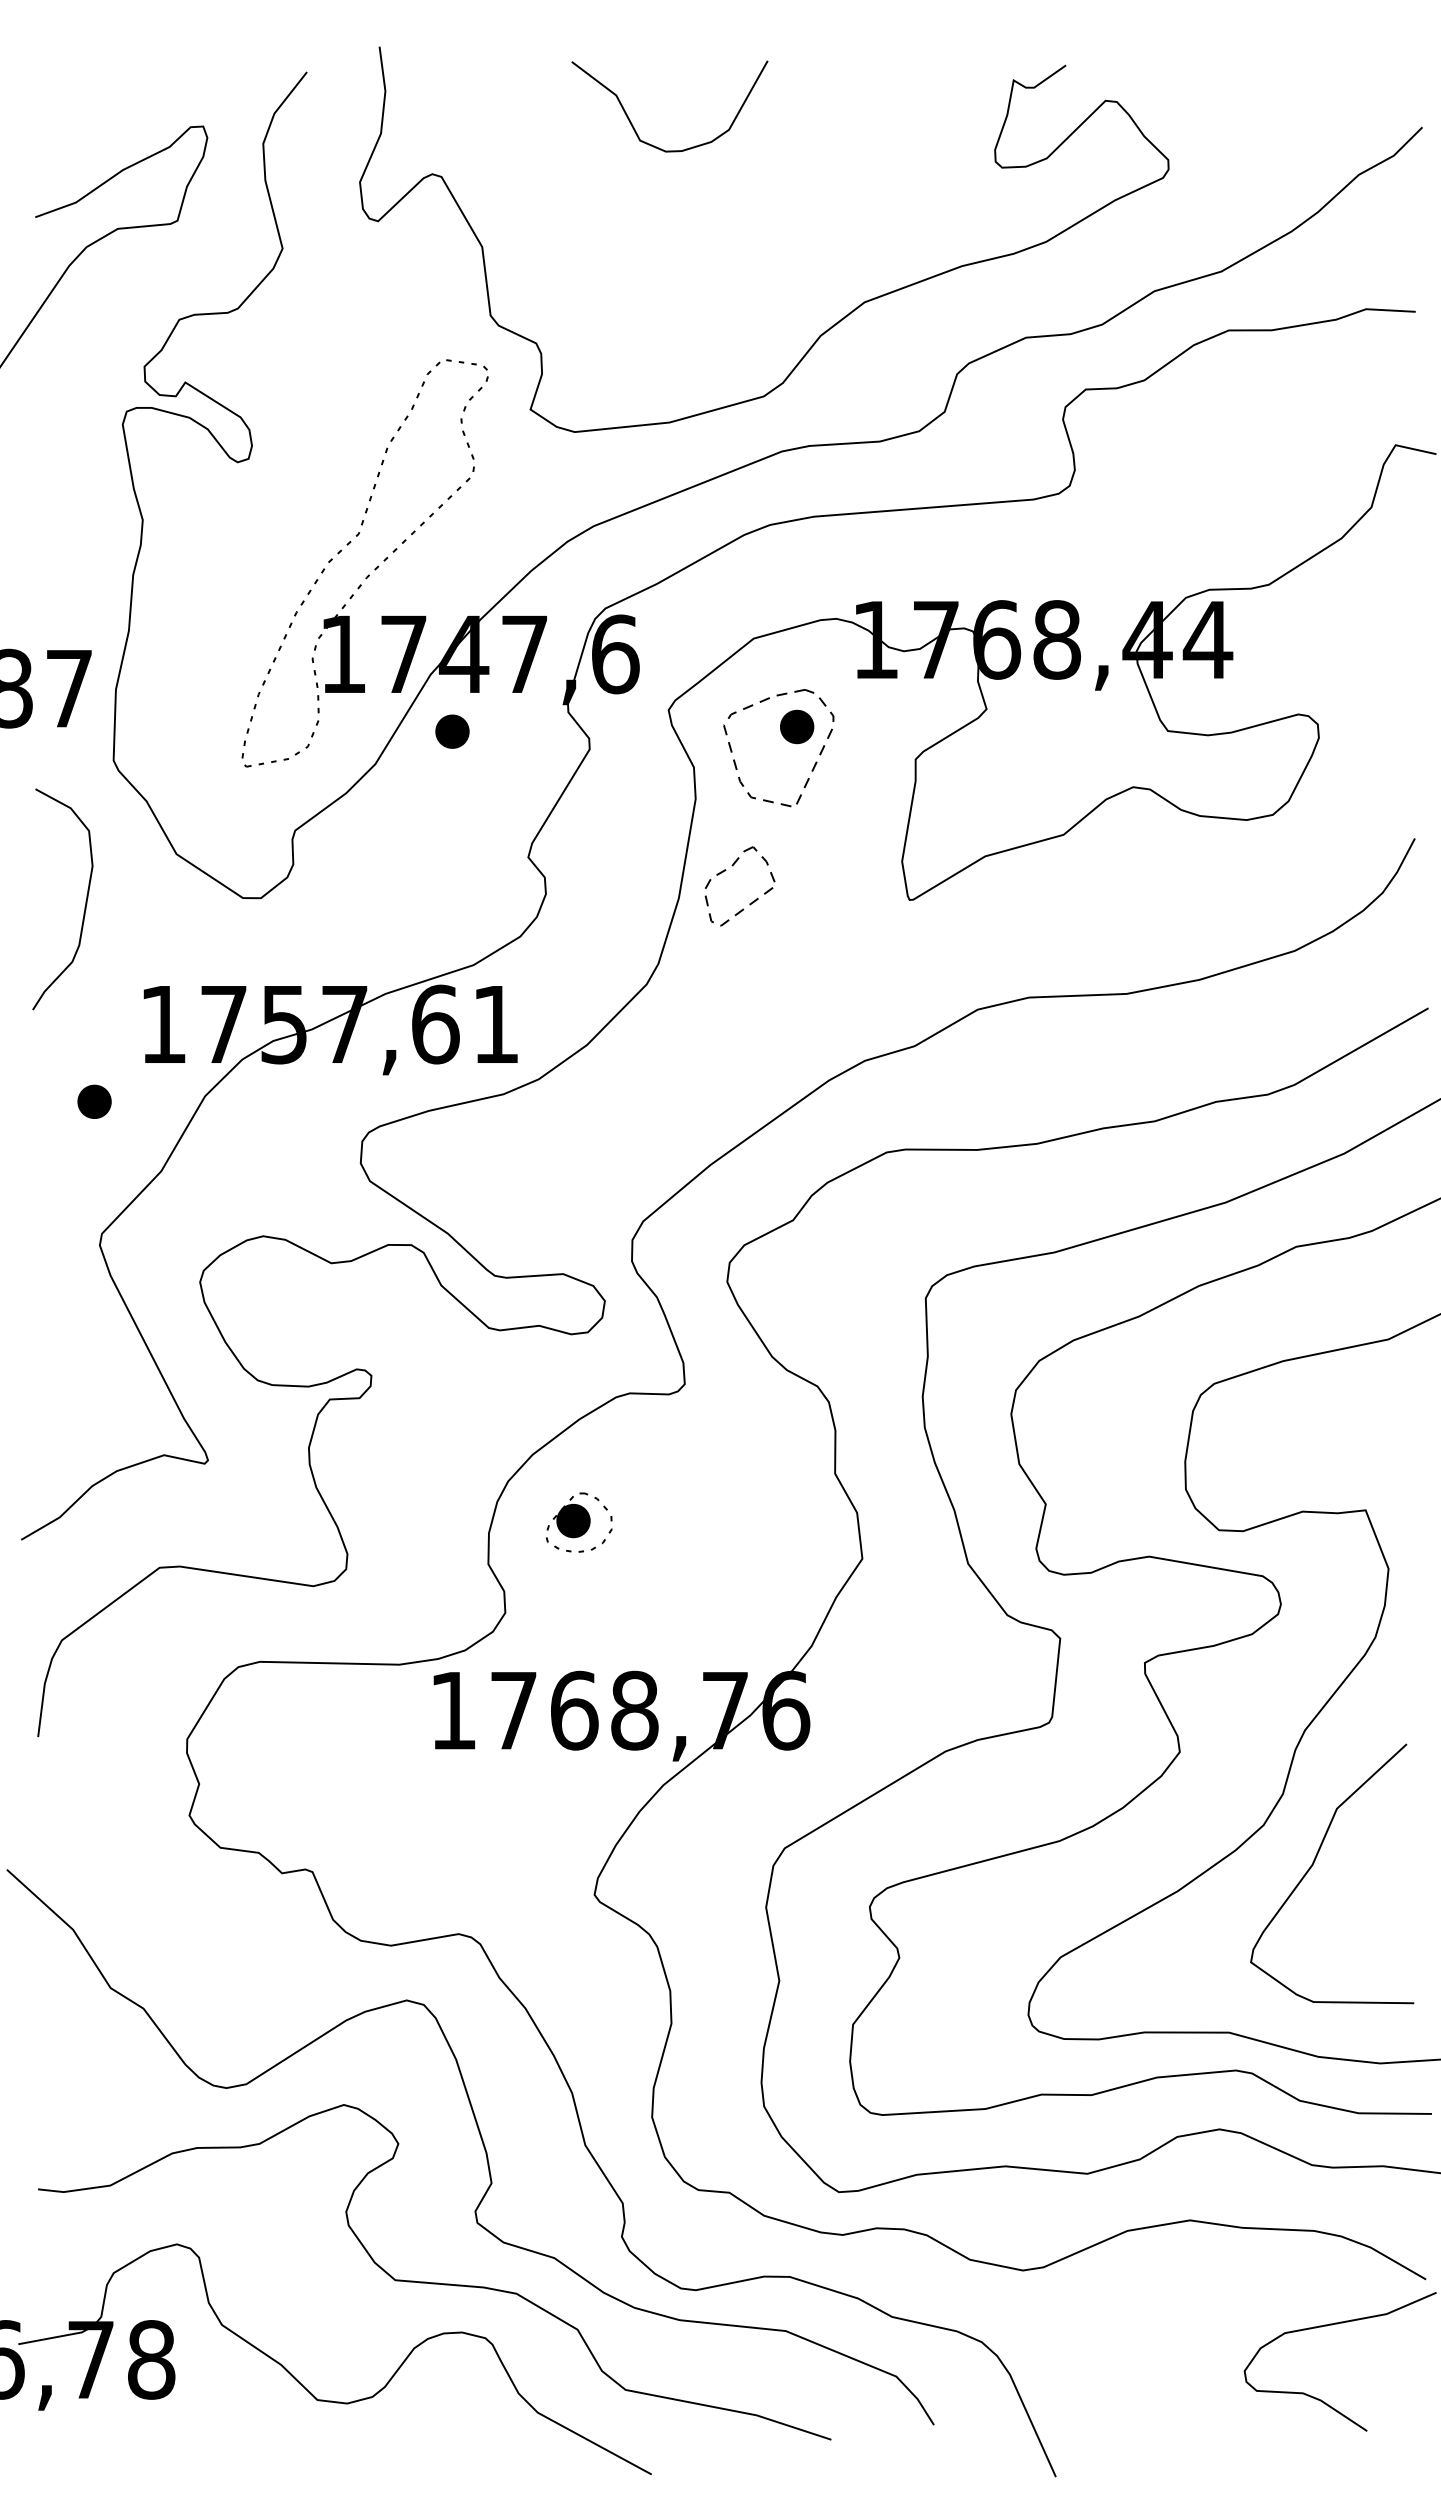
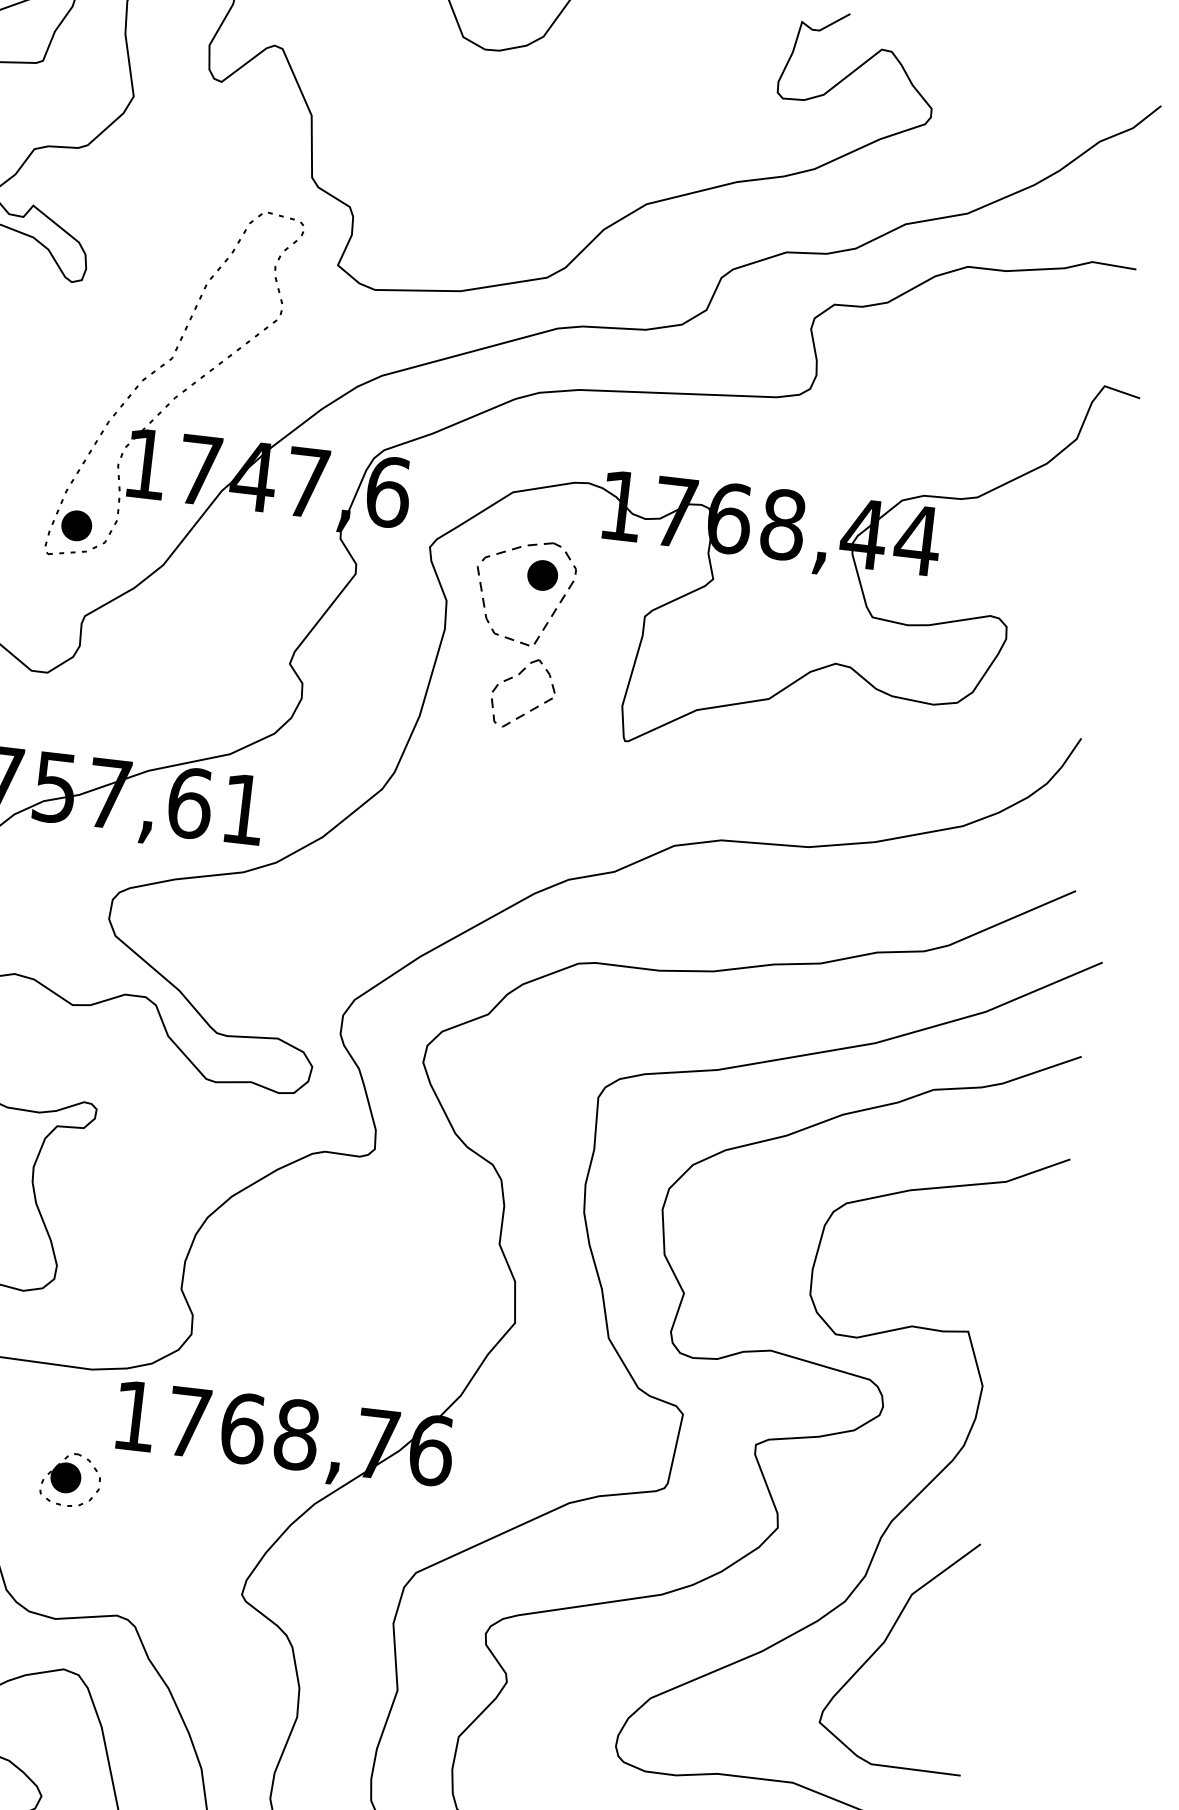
part: (452, 731) -> (76, 525), moved
part: (749, 903) -> (530, 709), moved
part: (579, 1522) -> (71, 1479), moved

